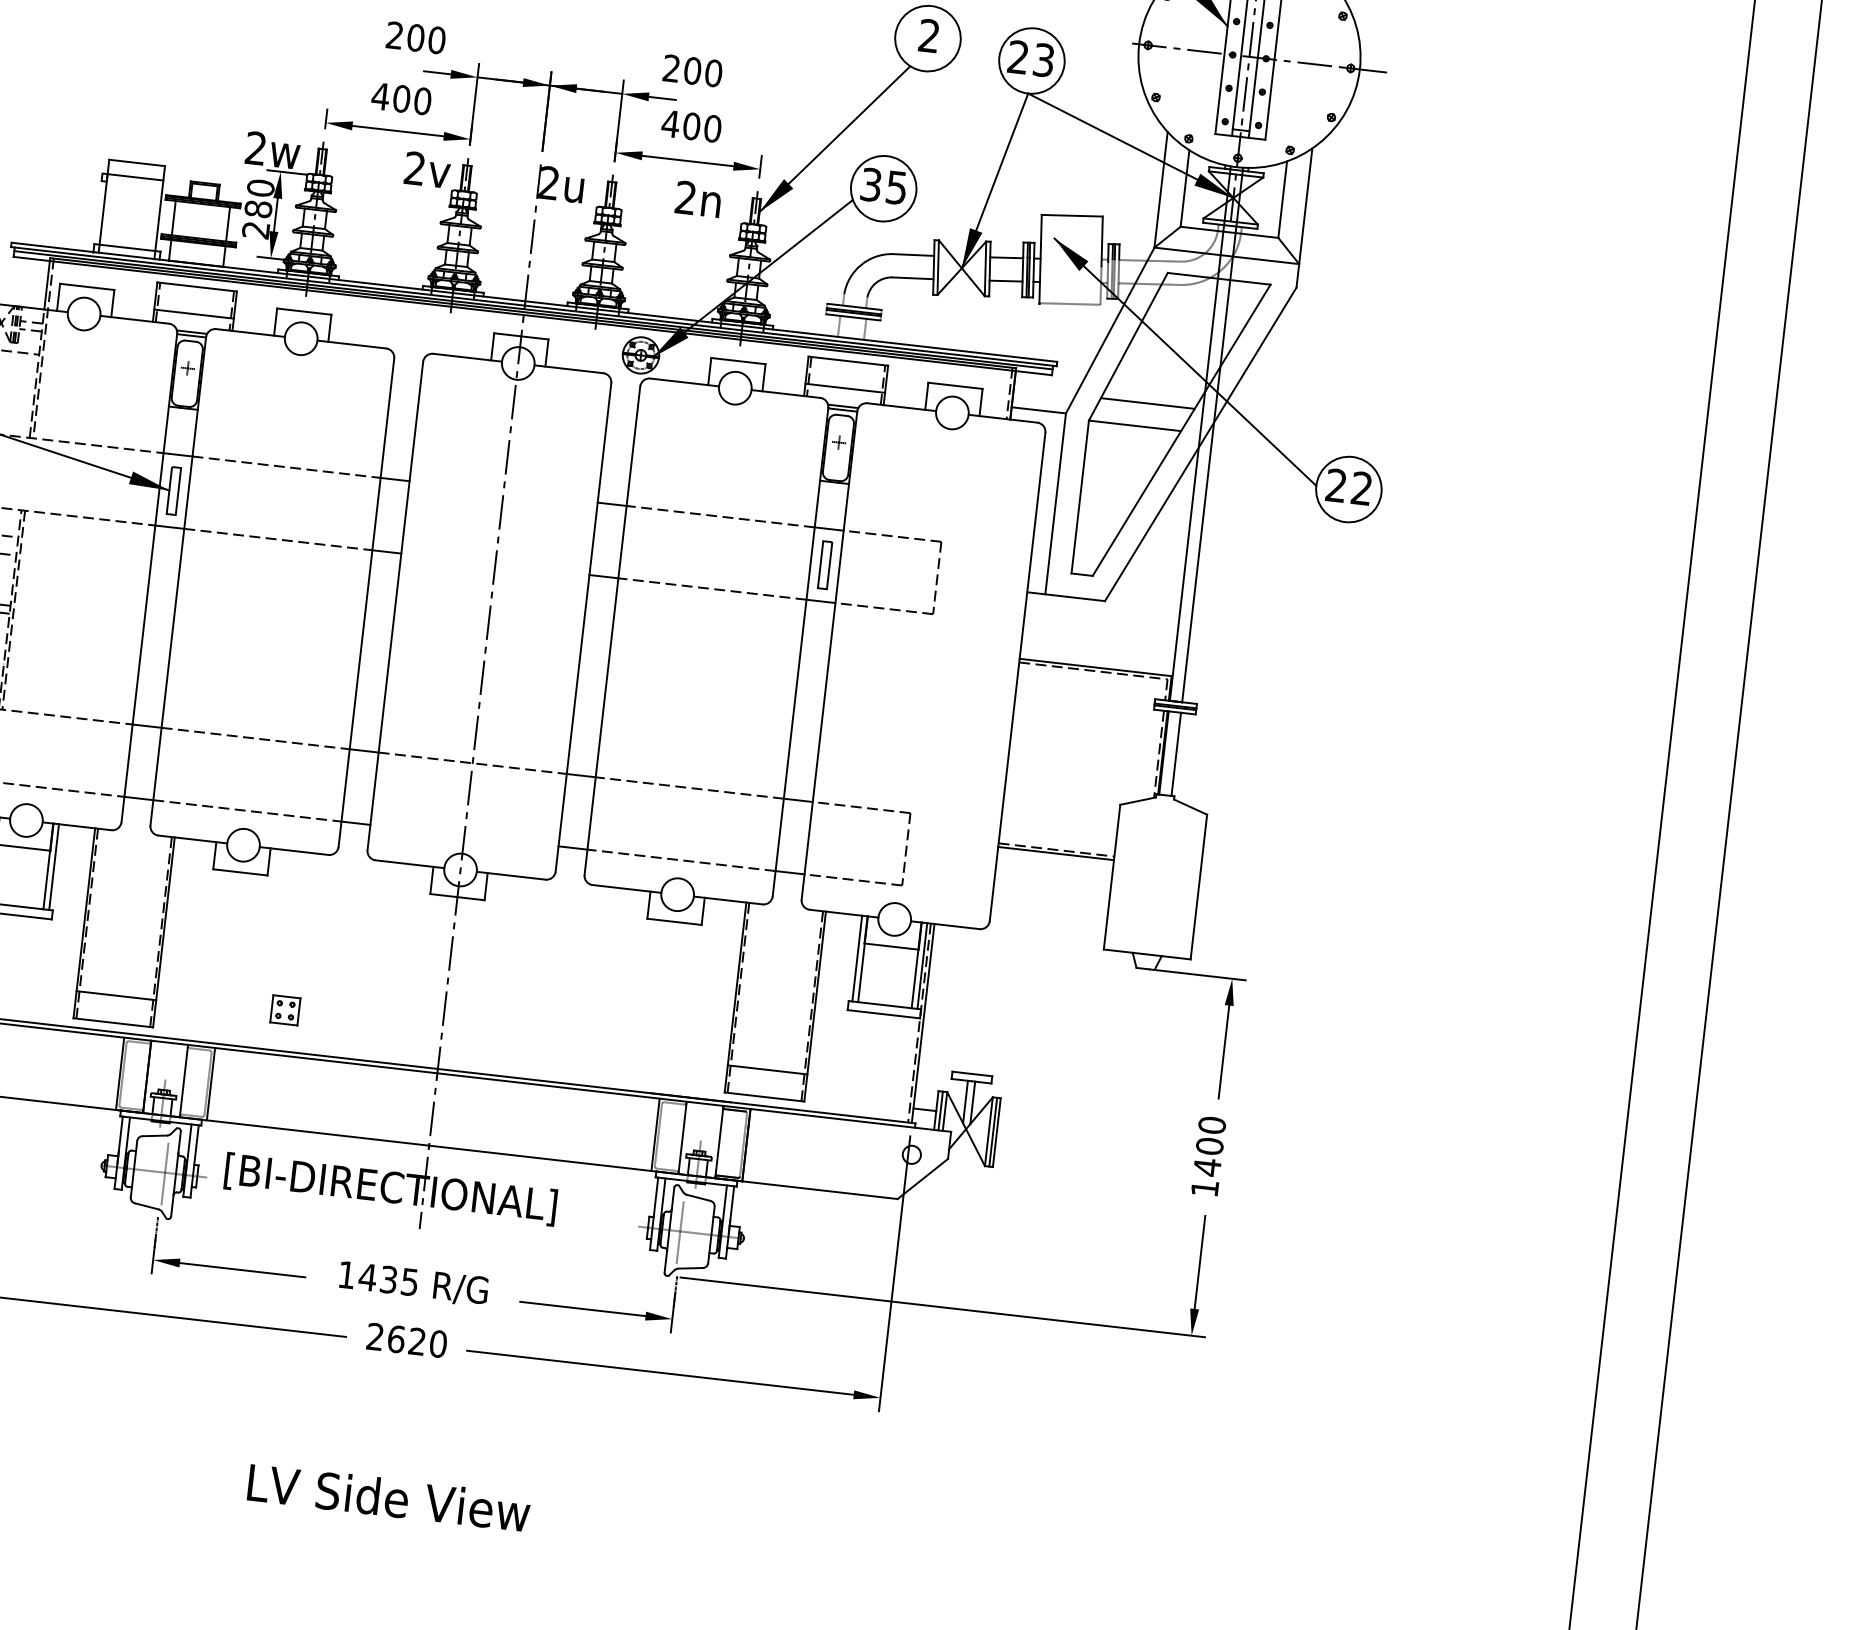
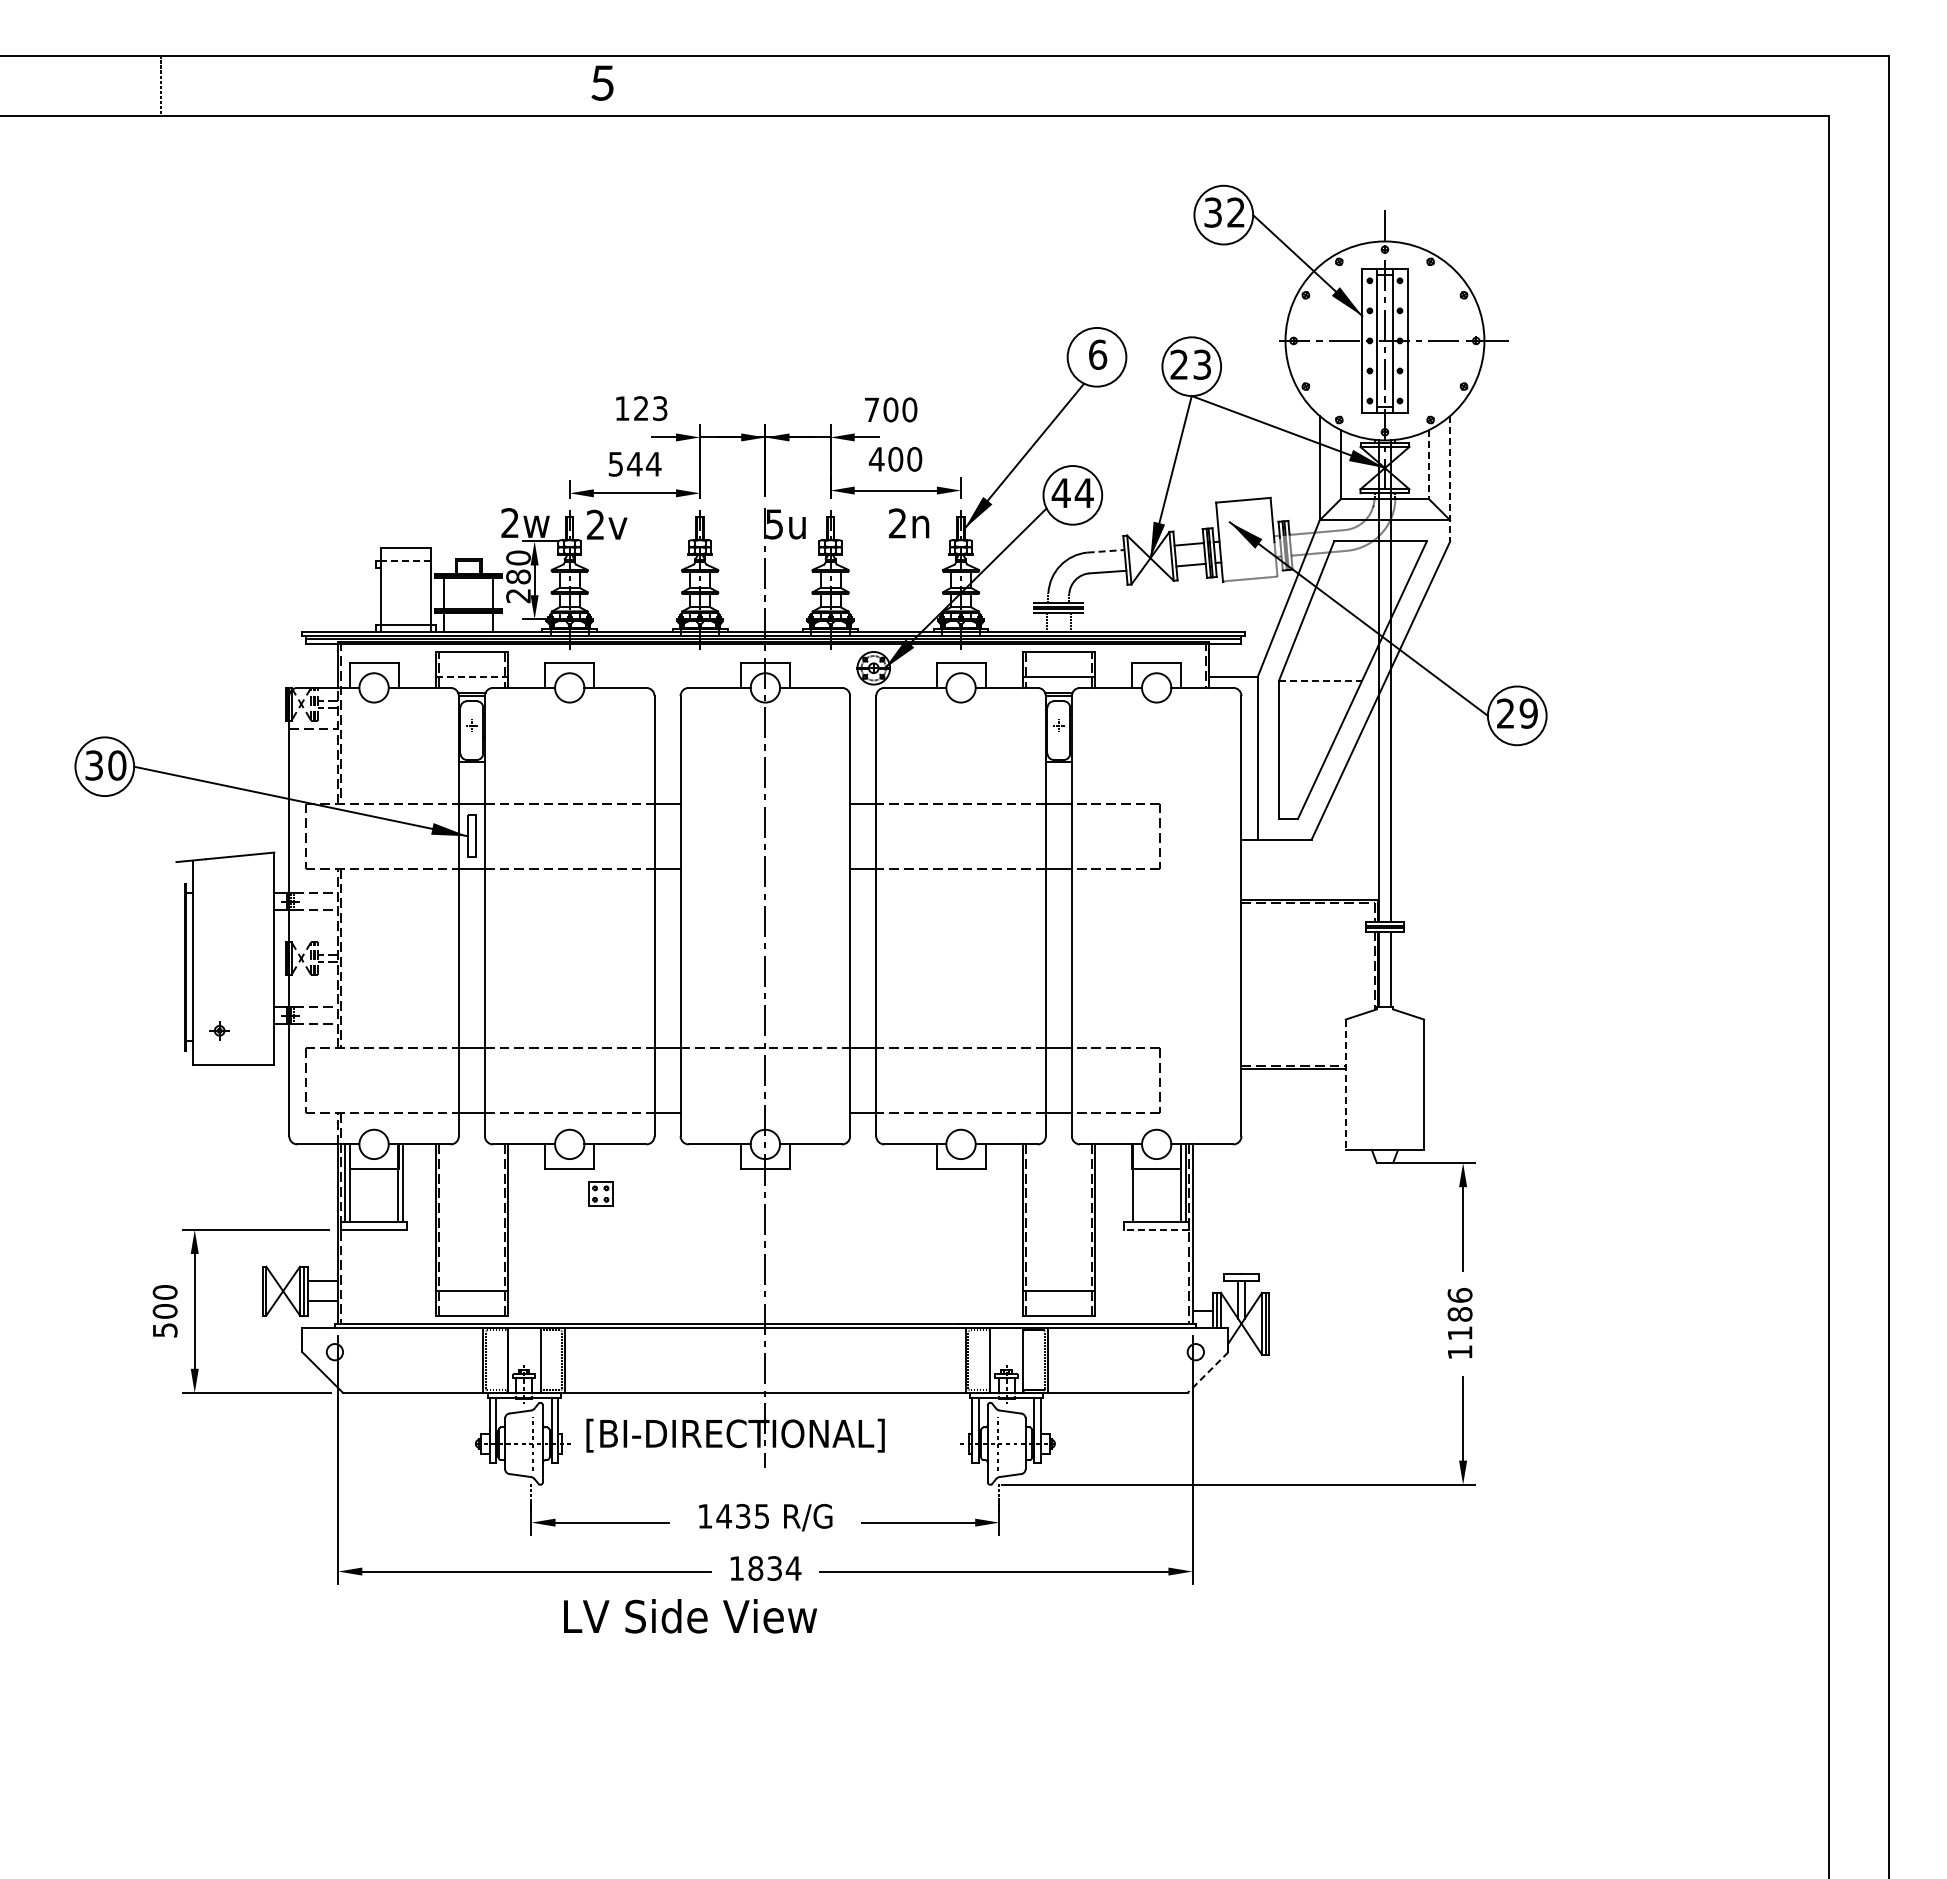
text: (929, 35) -> (1098, 354), 2 -> 6
text: (416, 37) -> (641, 408), 200 -> 123
text: (671, 68) -> (871, 409), 200 -> 700
text: (401, 97) -> (634, 463), 400 -> 544
text: (428, 169) -> (607, 524), moved
line: (134, 177) -> (405, 561), solid -> dashed
text: (549, 183) -> (774, 524), 2u -> 5u
text: (883, 186) -> (1072, 493), 35 -> 44
line: (1282, 200) -> (1428, 465), solid -> dashed
line: (1304, 217) -> (1450, 478), solid -> dashed
line: (913, 255) -> (1106, 551), solid -> dashed
line: (193, 313) -> (471, 676), solid -> dashed
line: (1147, 403) -> (1329, 659), removed
line: (1135, 425) -> (1320, 680), solid -> dashed
text: (1361, 488) -> (1528, 713), 22 -> 29
part: (824, 564) -> (1058, 835), removed
line: (1111, 877) -> (1345, 1085), solid -> dashed
line: (857, 957) -> (1127, 1182), removed
part: (285, 1009) -> (600, 1193), moved
line: (883, 1013) -> (1156, 1229), solid -> dashed
text: (1209, 1146) -> (1459, 1314), 1400 -> 1186
line: (923, 1179) -> (1208, 1372), solid -> dashed
text: (407, 1340) -> (765, 1568), 2620 -> 1834
text: (389, 1498) -> (690, 1616), moved

